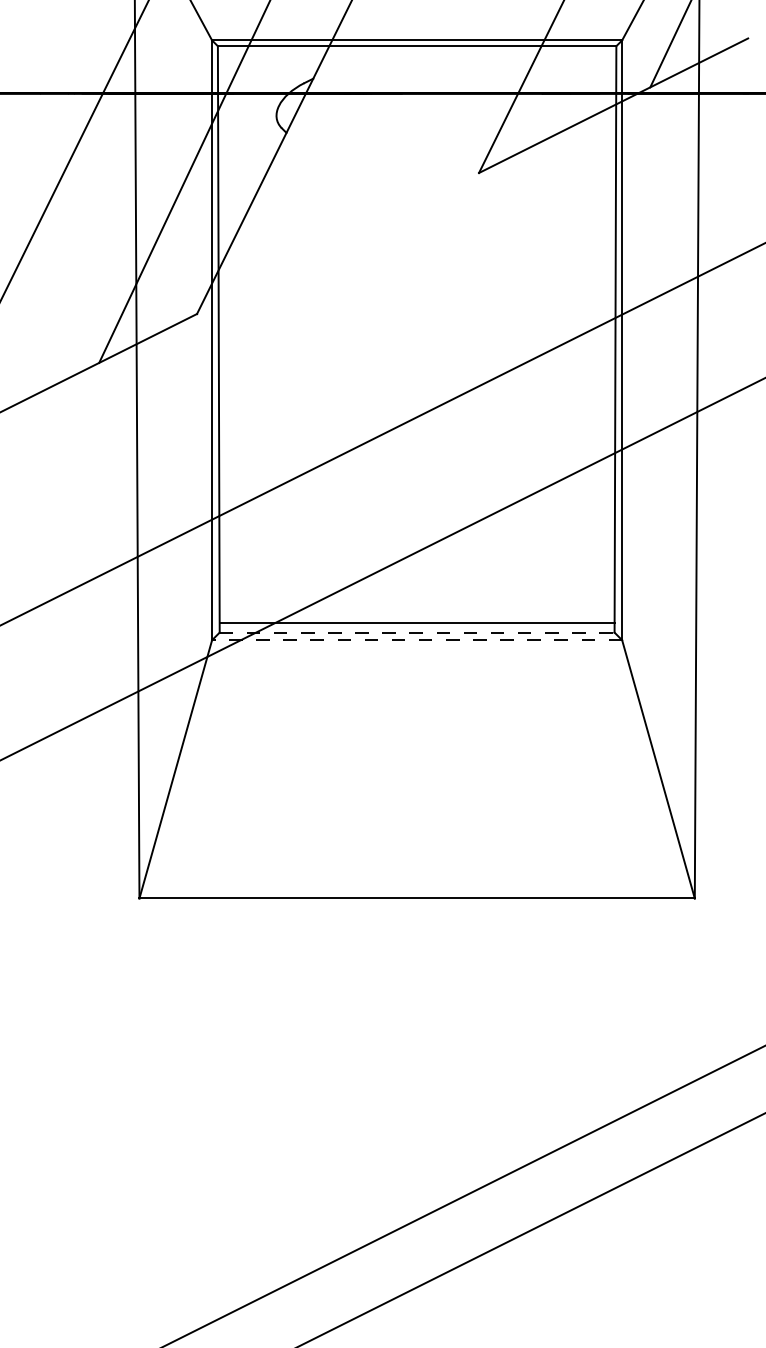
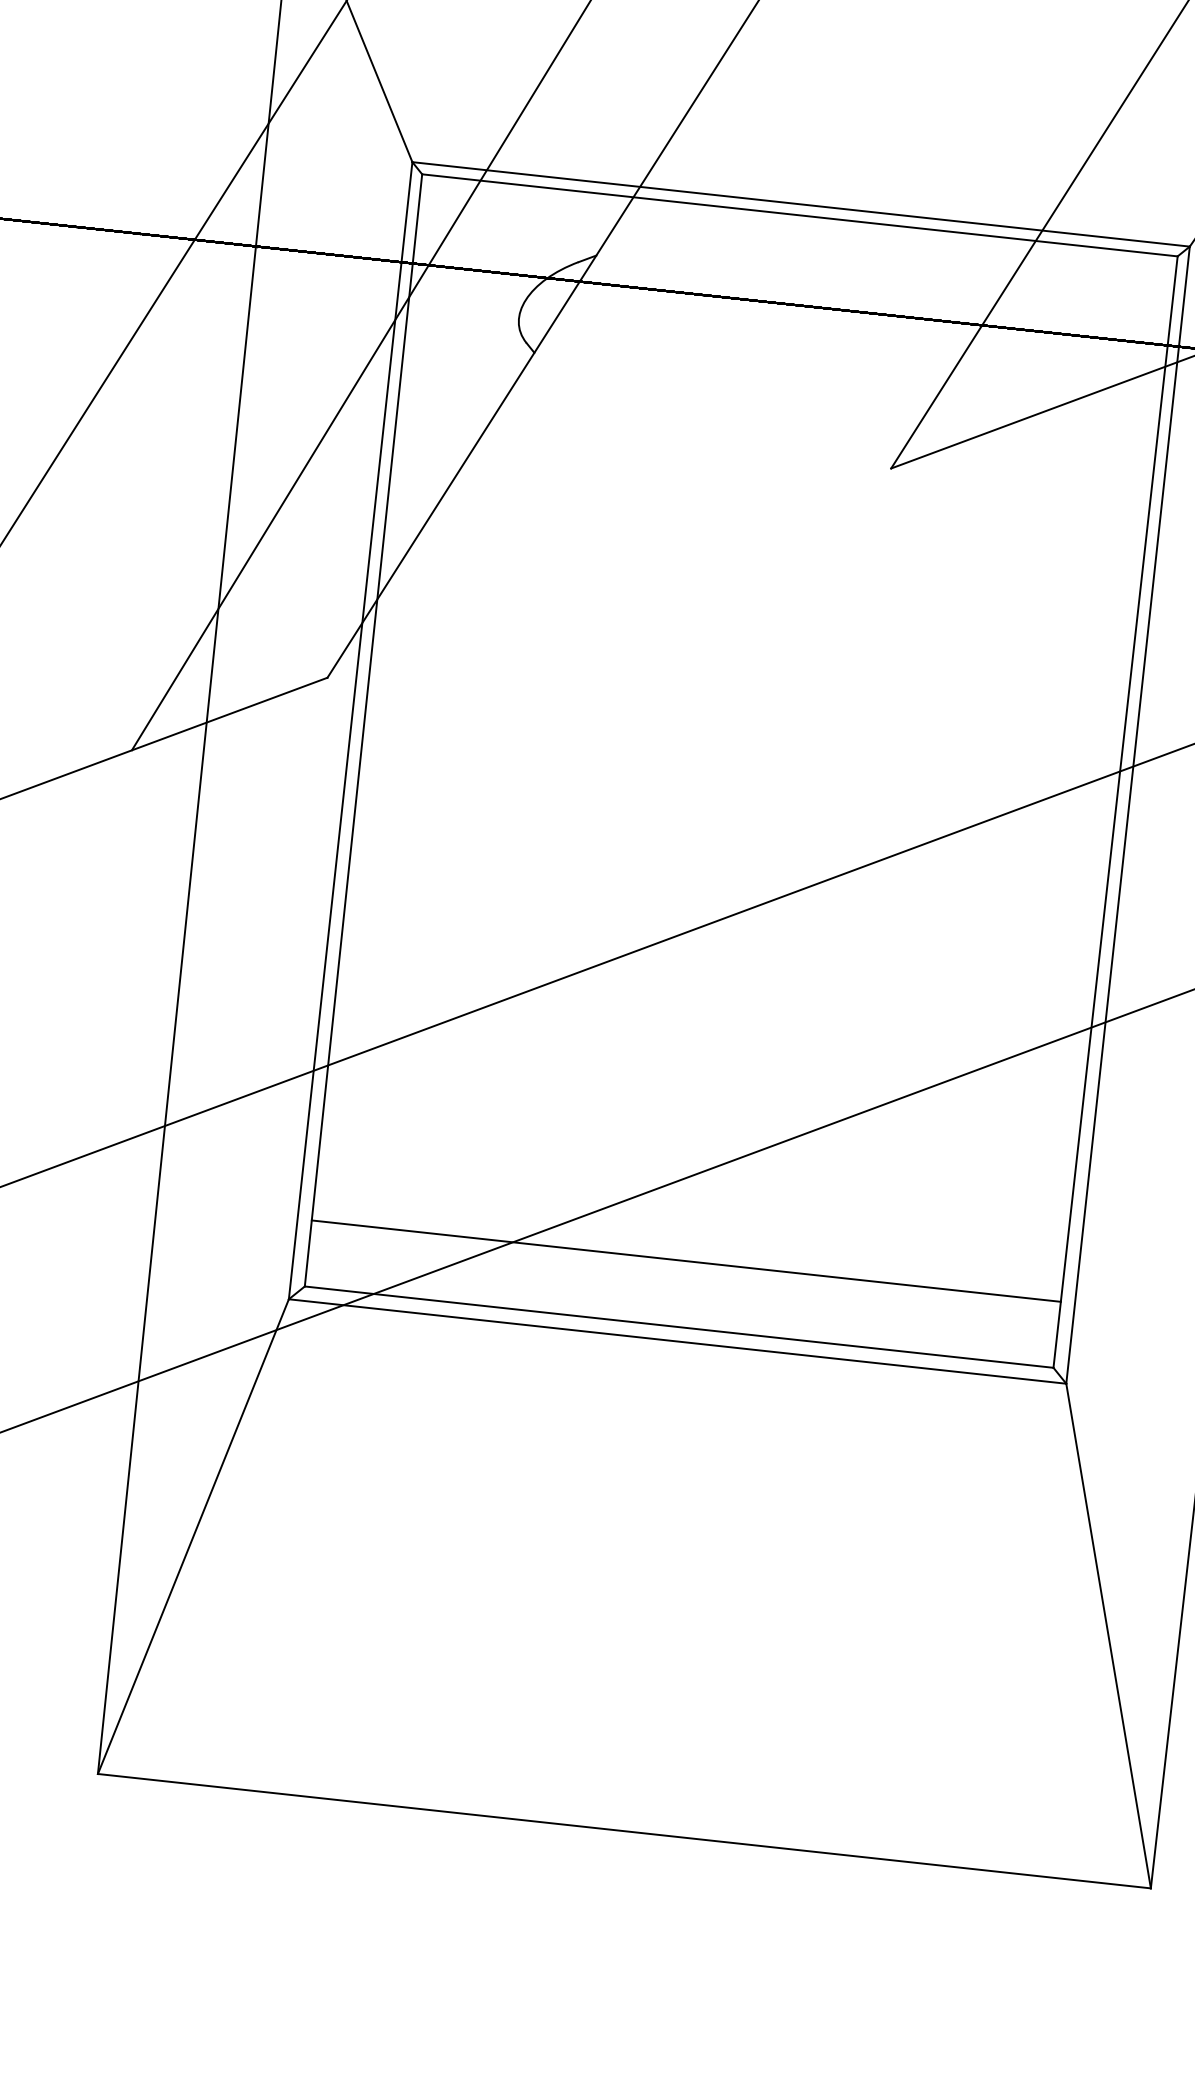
line: (416, 622) -> (685, 1260), moved
line: (417, 632) -> (679, 1326), dashed -> solid
line: (416, 640) -> (676, 1341), dashed -> solid

